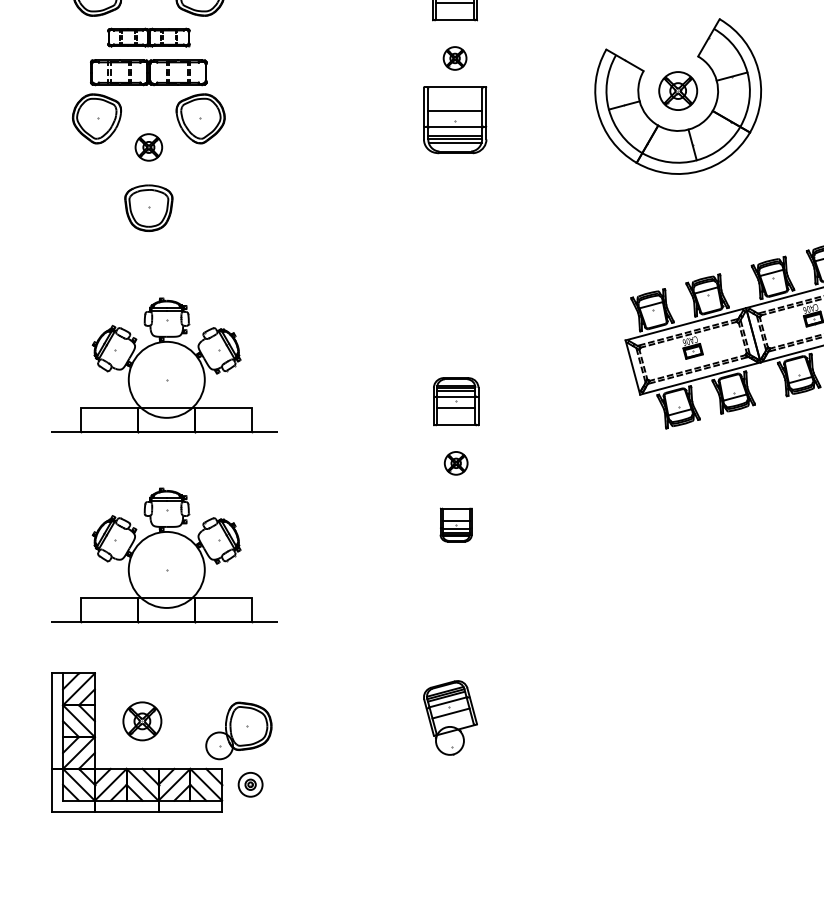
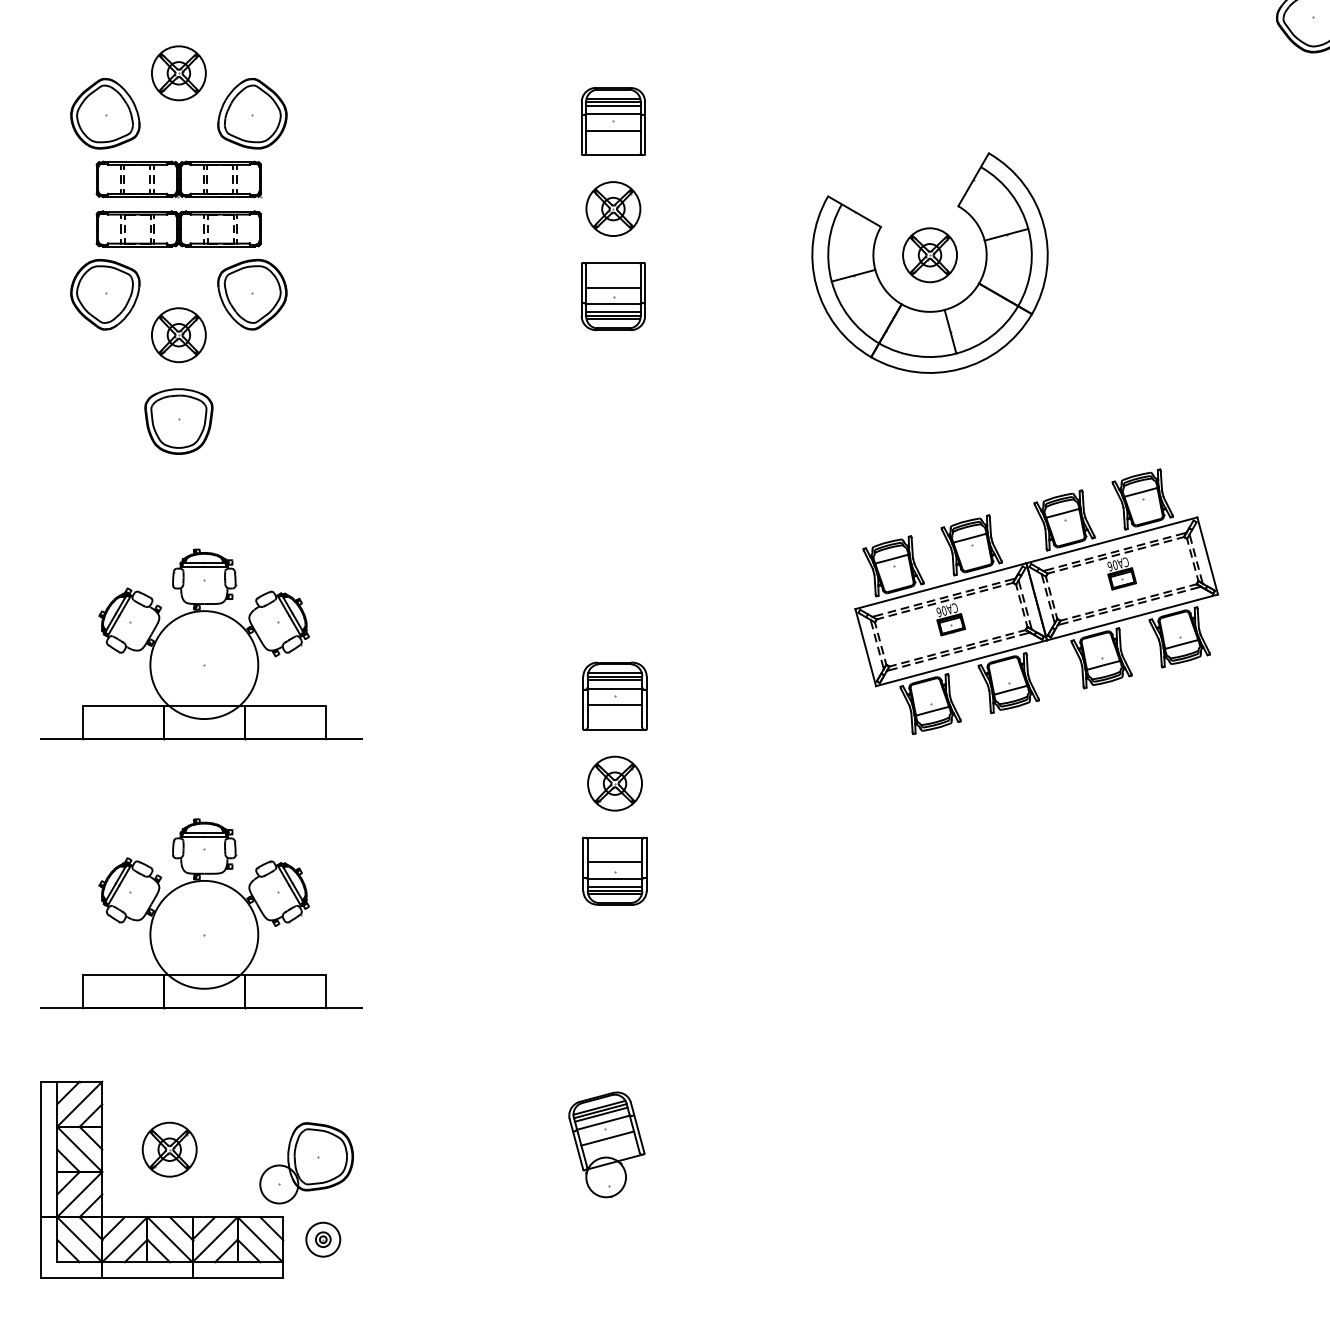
part: (148, 37) -> (178, 179), size x1.43
part: (455, 58) -> (613, 208), size x1.67
part: (454, 120) -> (612, 296), size x0.71
part: (148, 147) -> (178, 335), size x1.43
part: (455, 463) -> (614, 783), size x1.67
part: (455, 524) -> (614, 870), size x1.43

